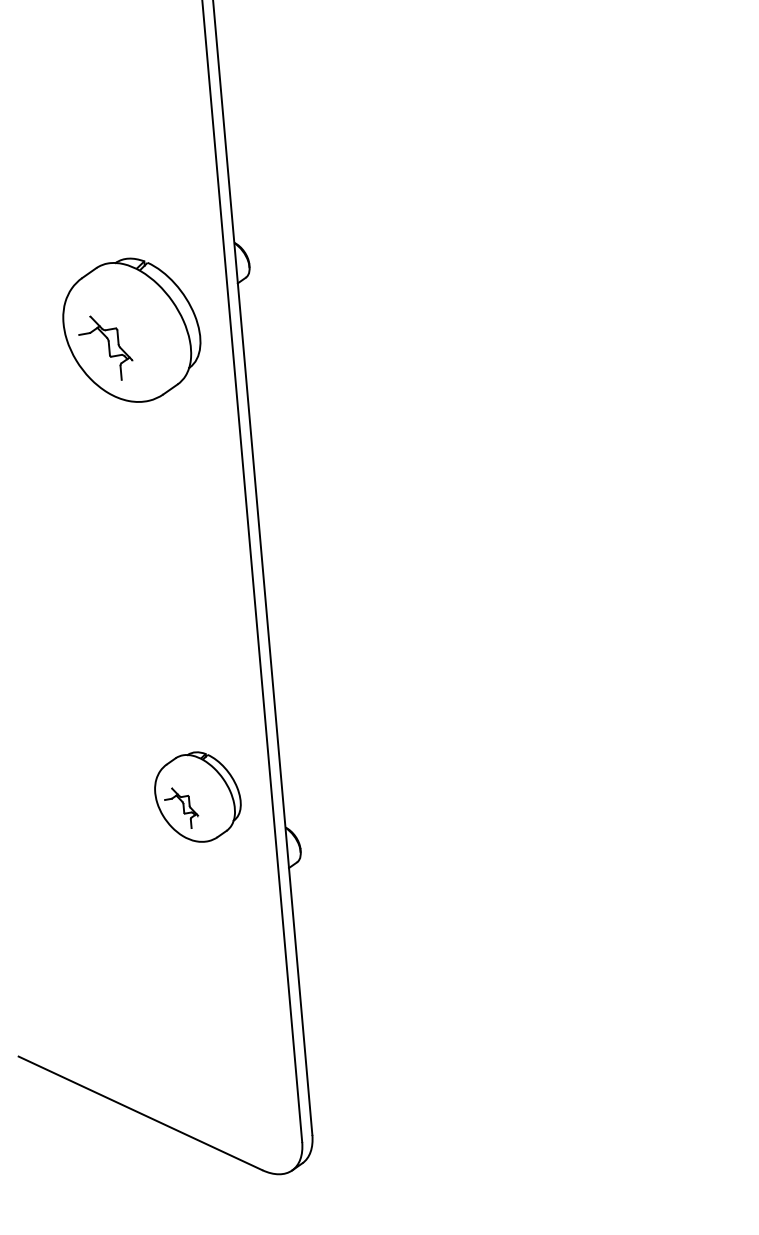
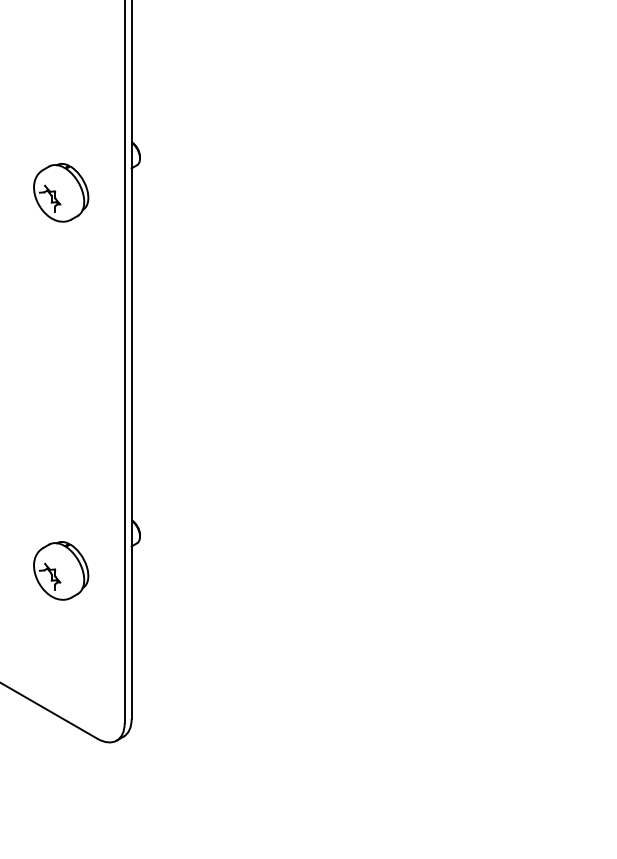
part: (132, 330) -> (61, 192), size x0.62
part: (198, 796) -> (61, 570), moved

